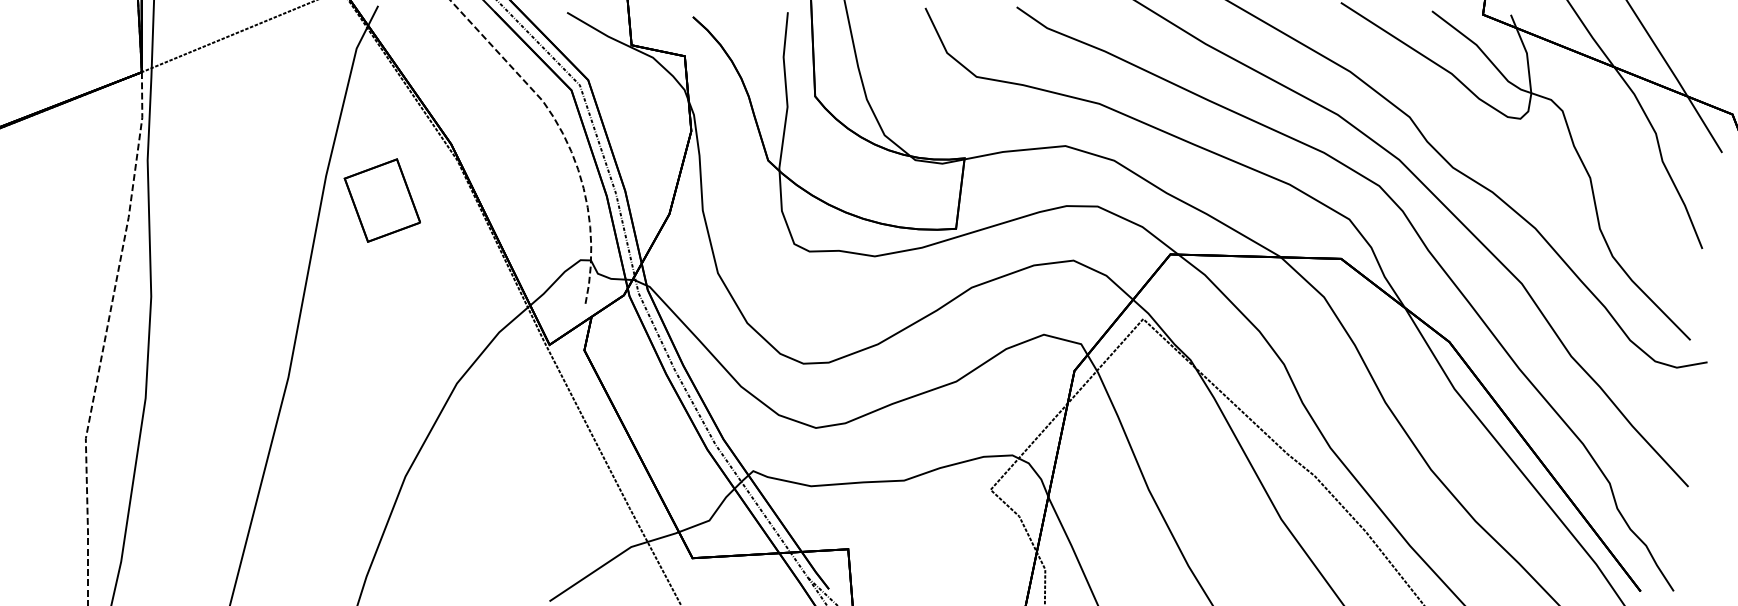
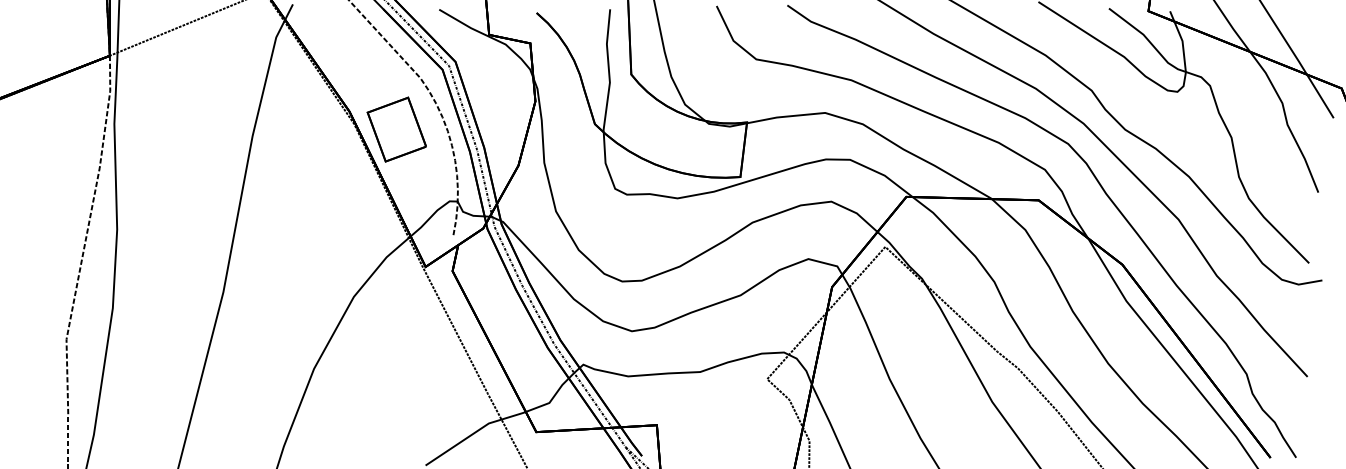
part: (381, 200) -> (396, 129), moved

